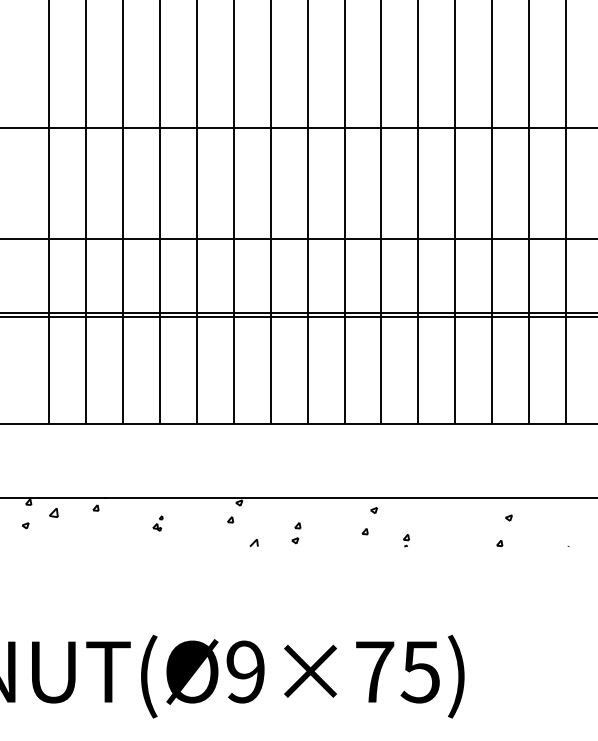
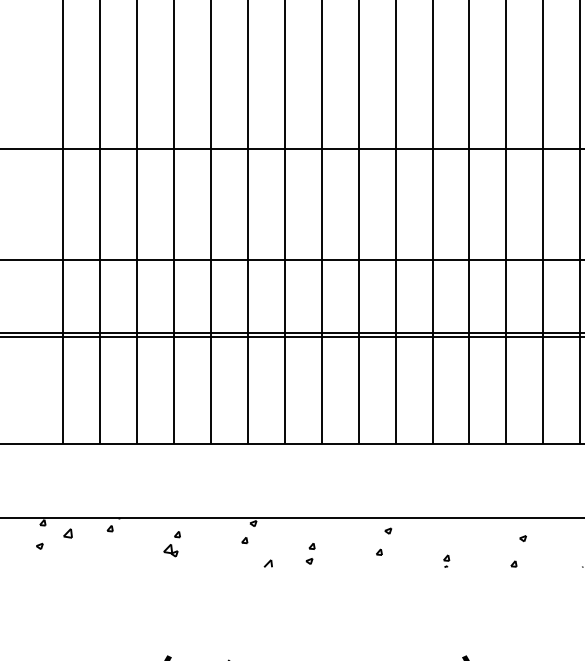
part: (157, 523) -> (171, 544), size x1.67
part: (406, 540) -> (446, 561), moved

